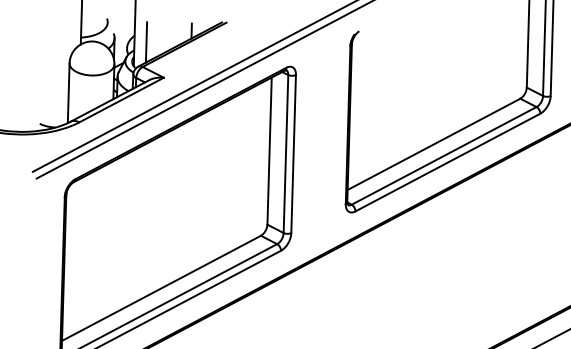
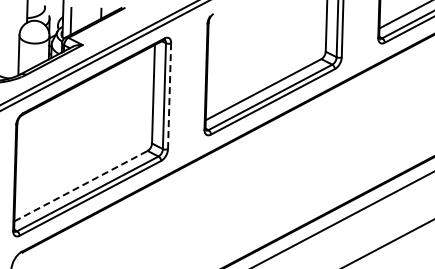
line: (293, 154) -> (169, 96), solid -> dashed
line: (162, 287) -> (81, 185), solid -> dashed

